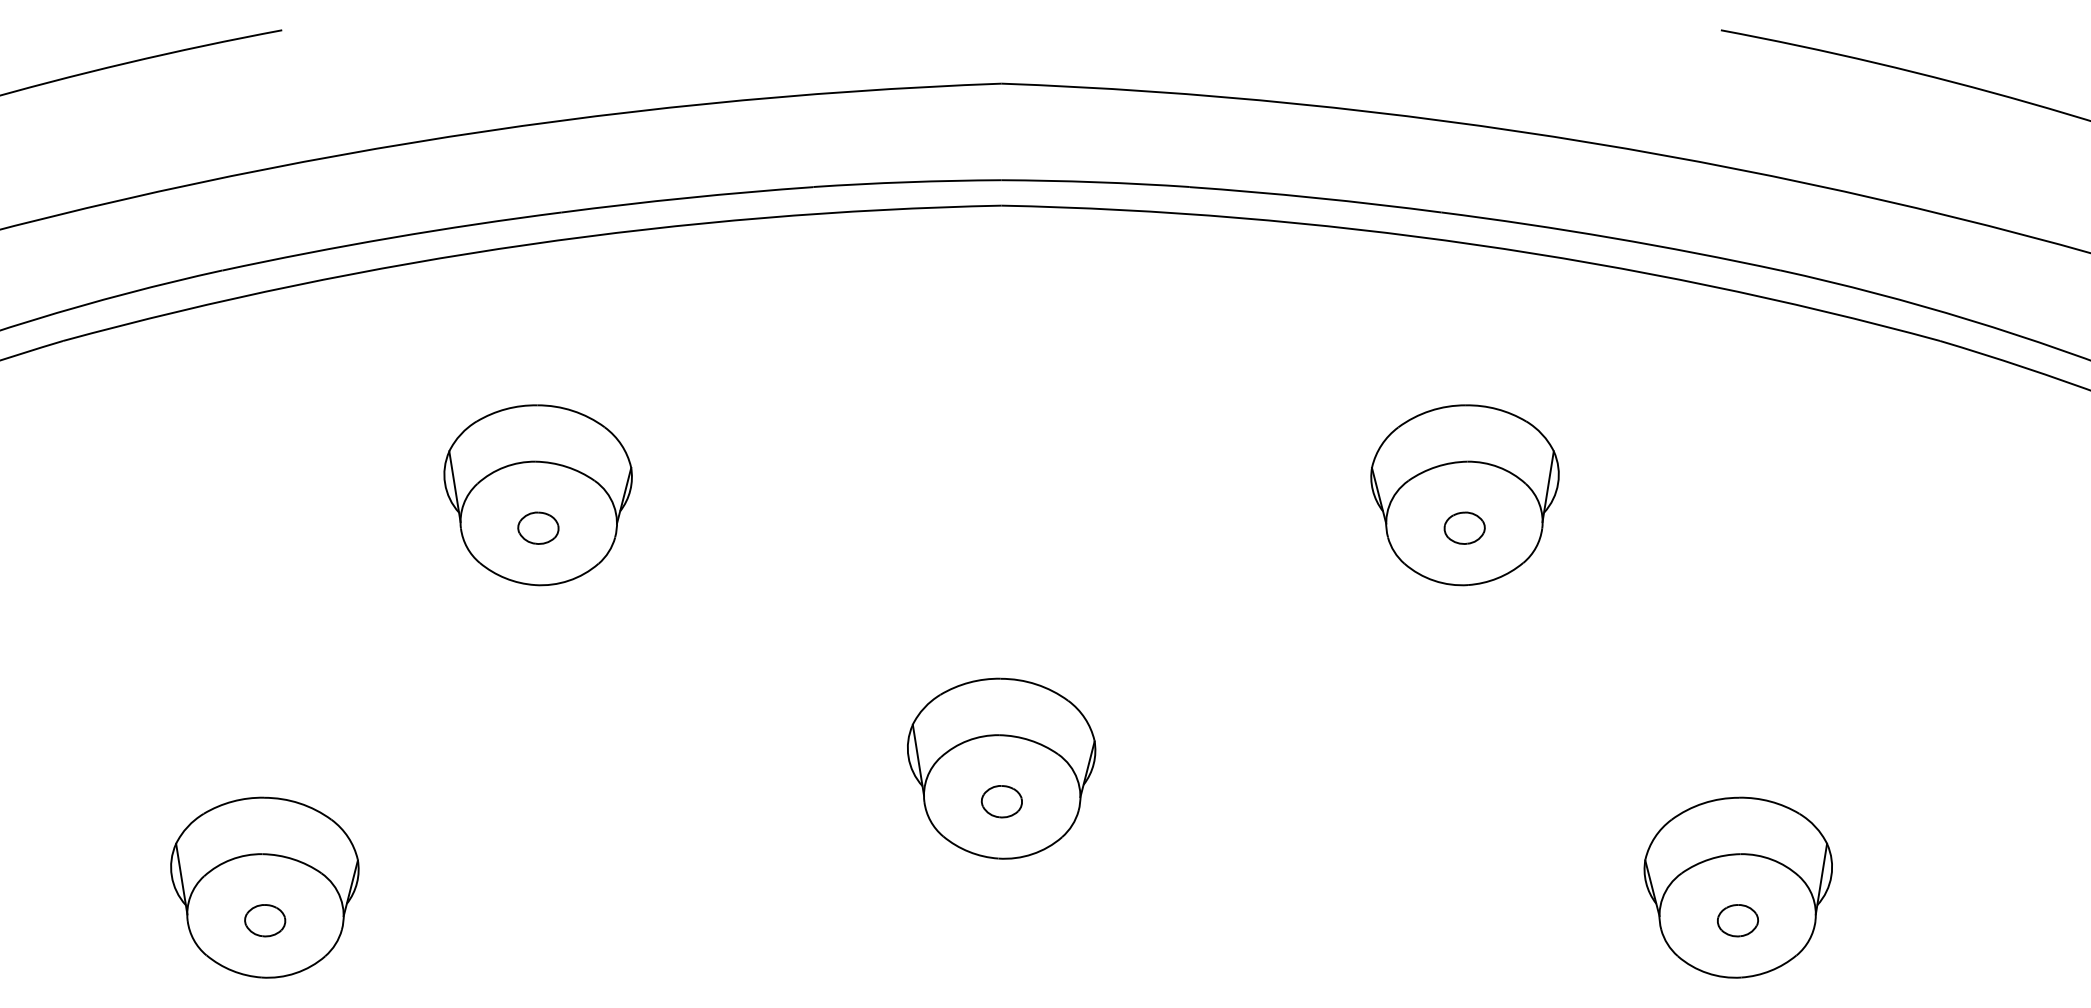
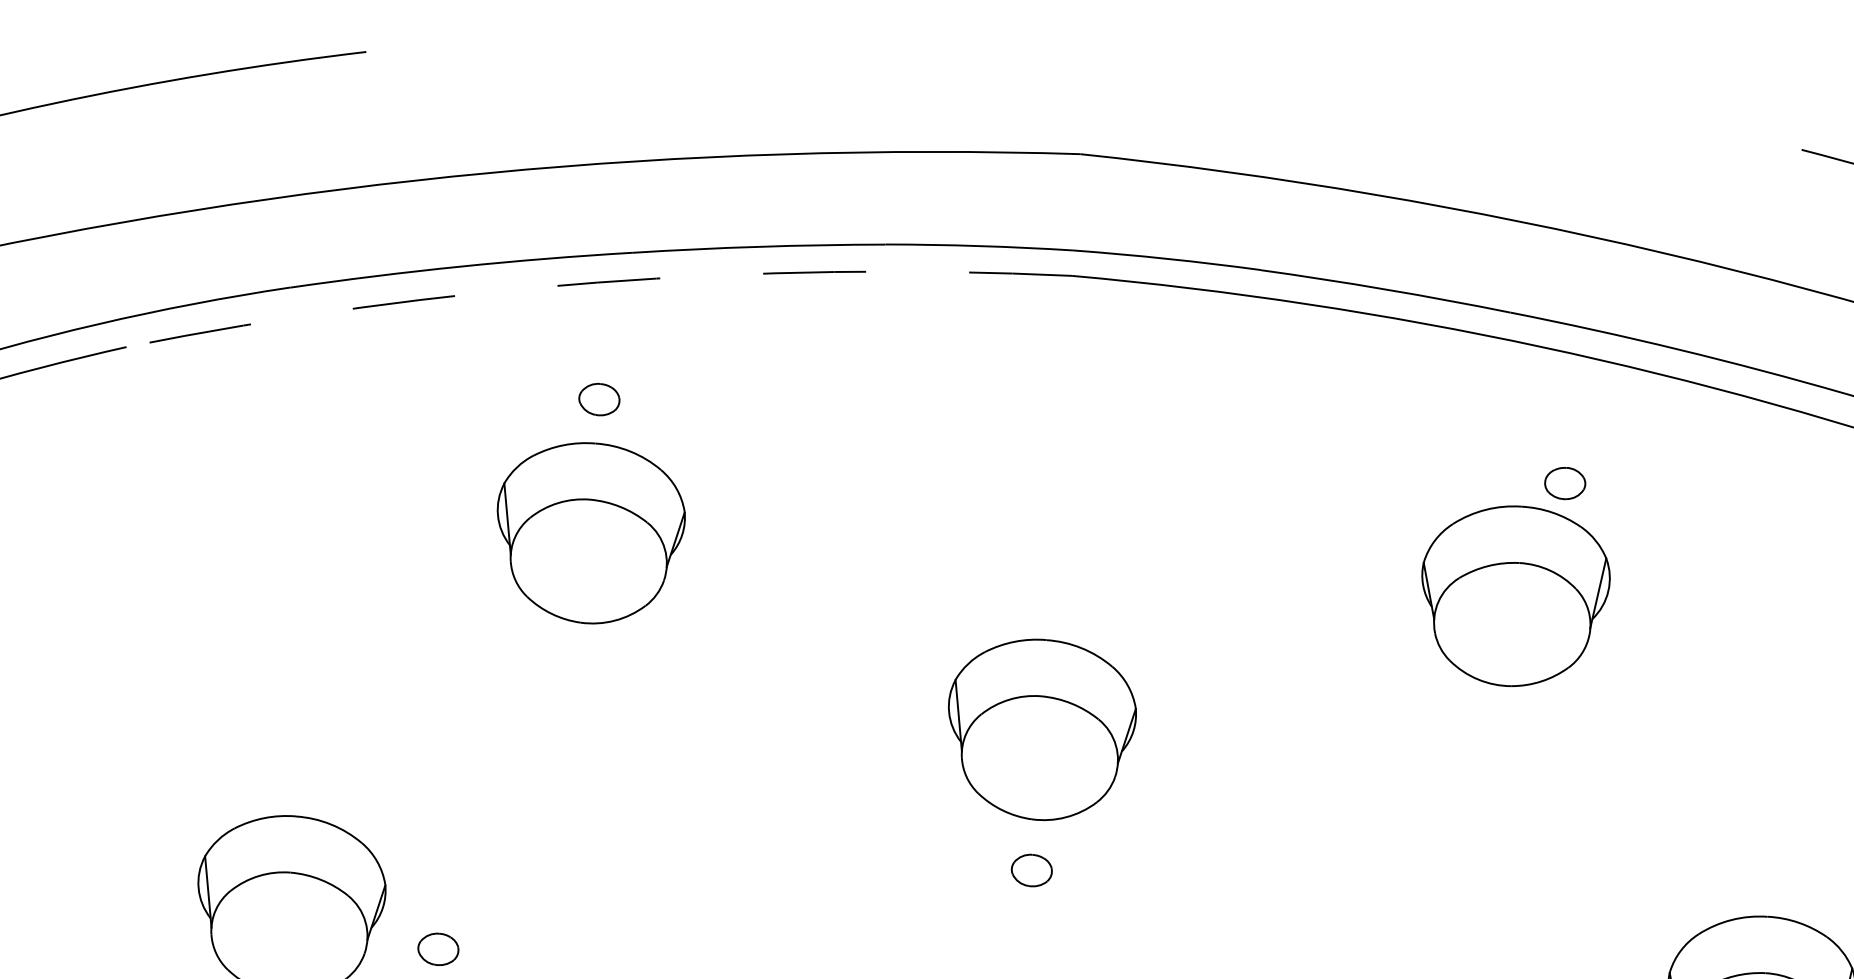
arc: (528, 244) -> (597, 282), solid -> dashed
part: (538, 527) -> (599, 398), moved
part: (1464, 527) -> (1565, 482), moved
part: (1001, 768) -> (1041, 729), moved
part: (265, 920) -> (438, 949), moved

